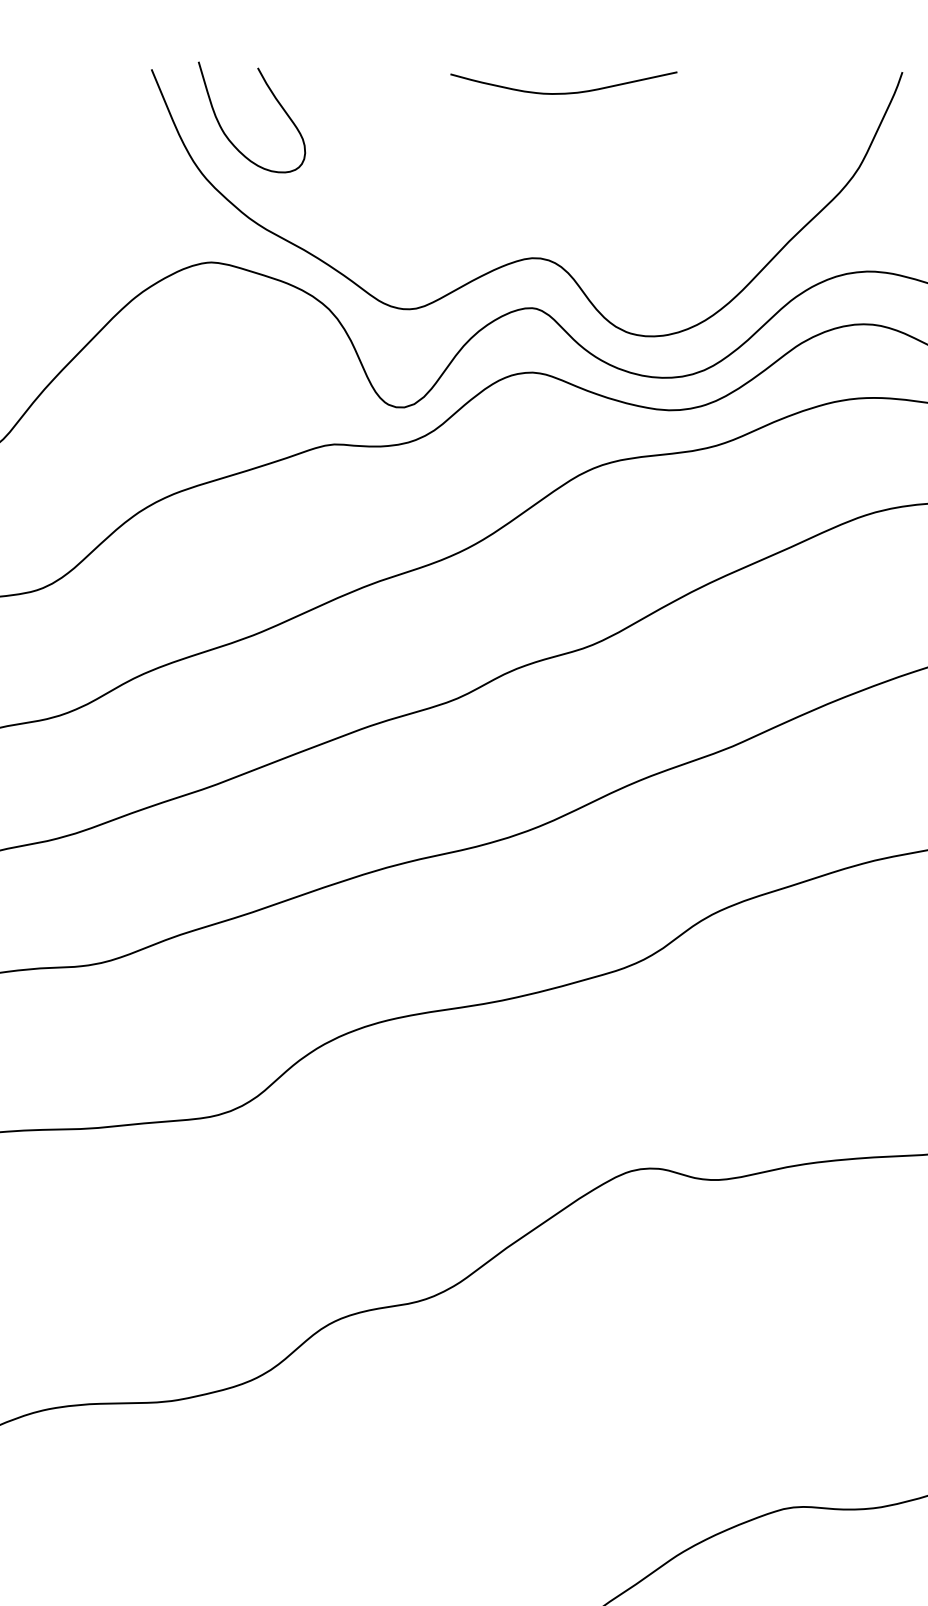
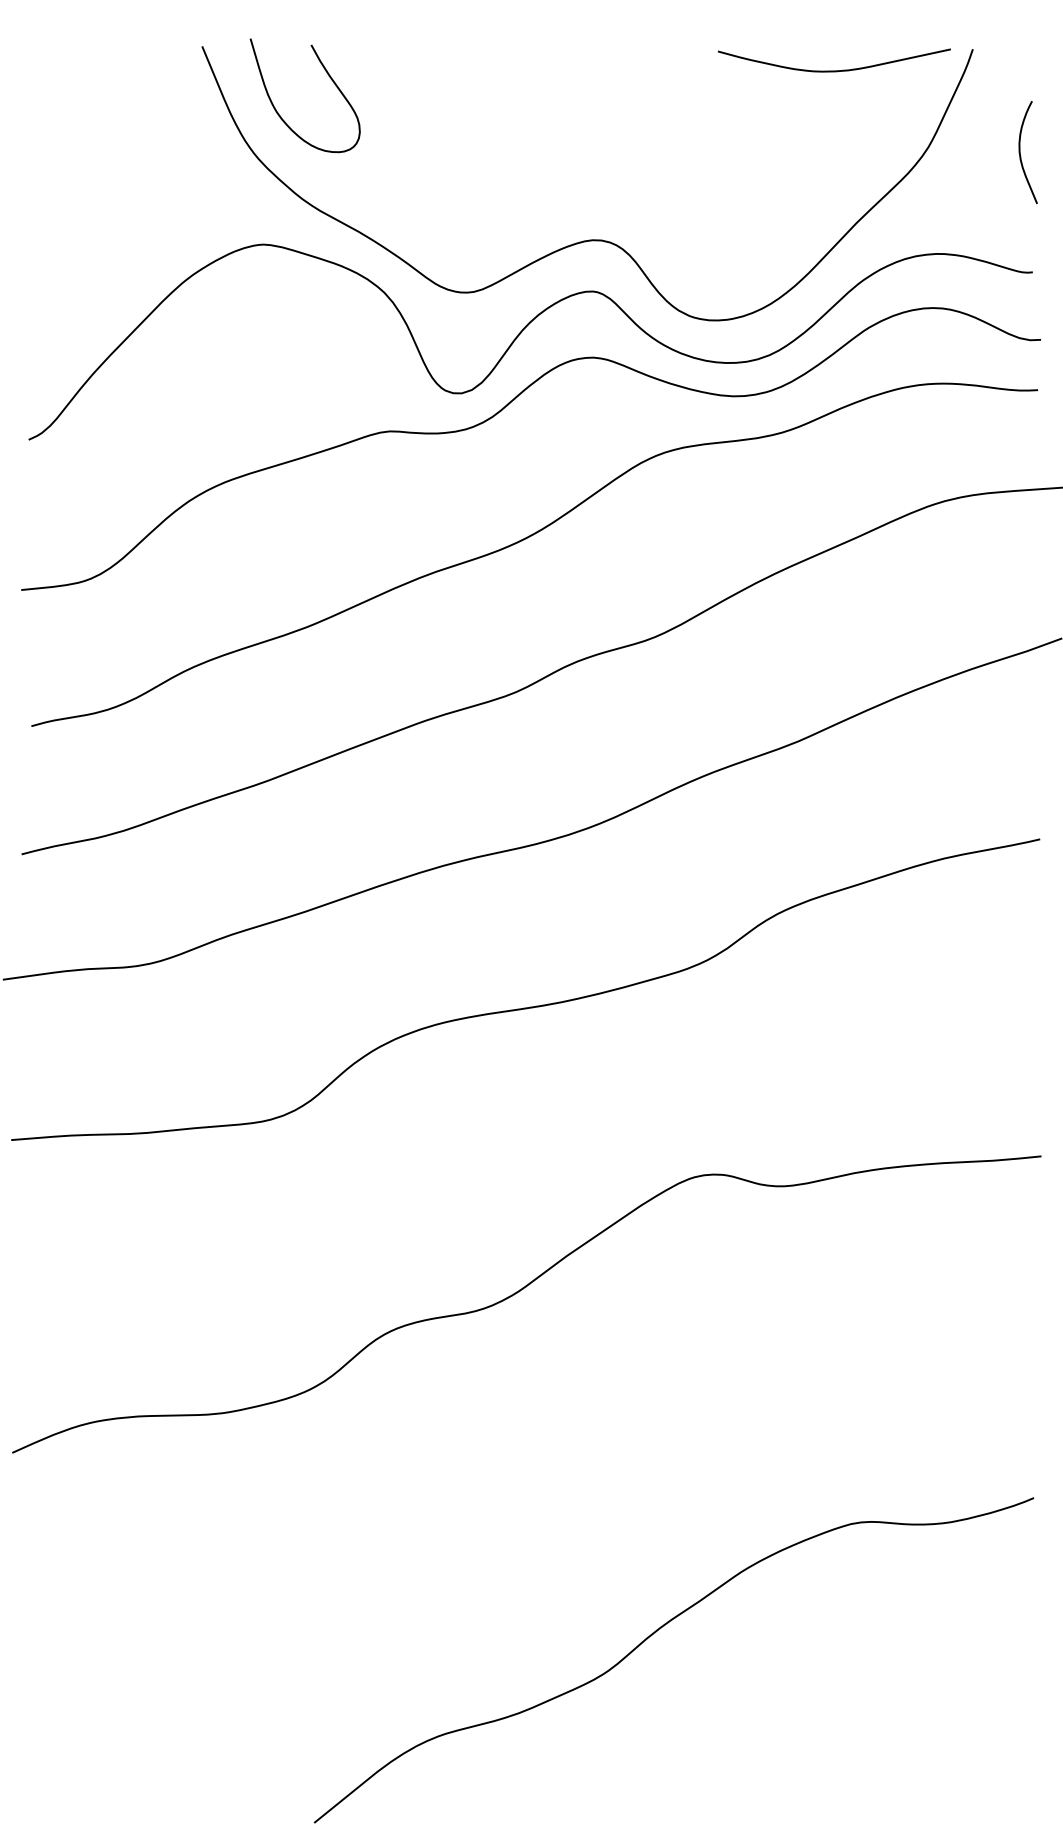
curve: (563, 92) -> (834, 70), moved

